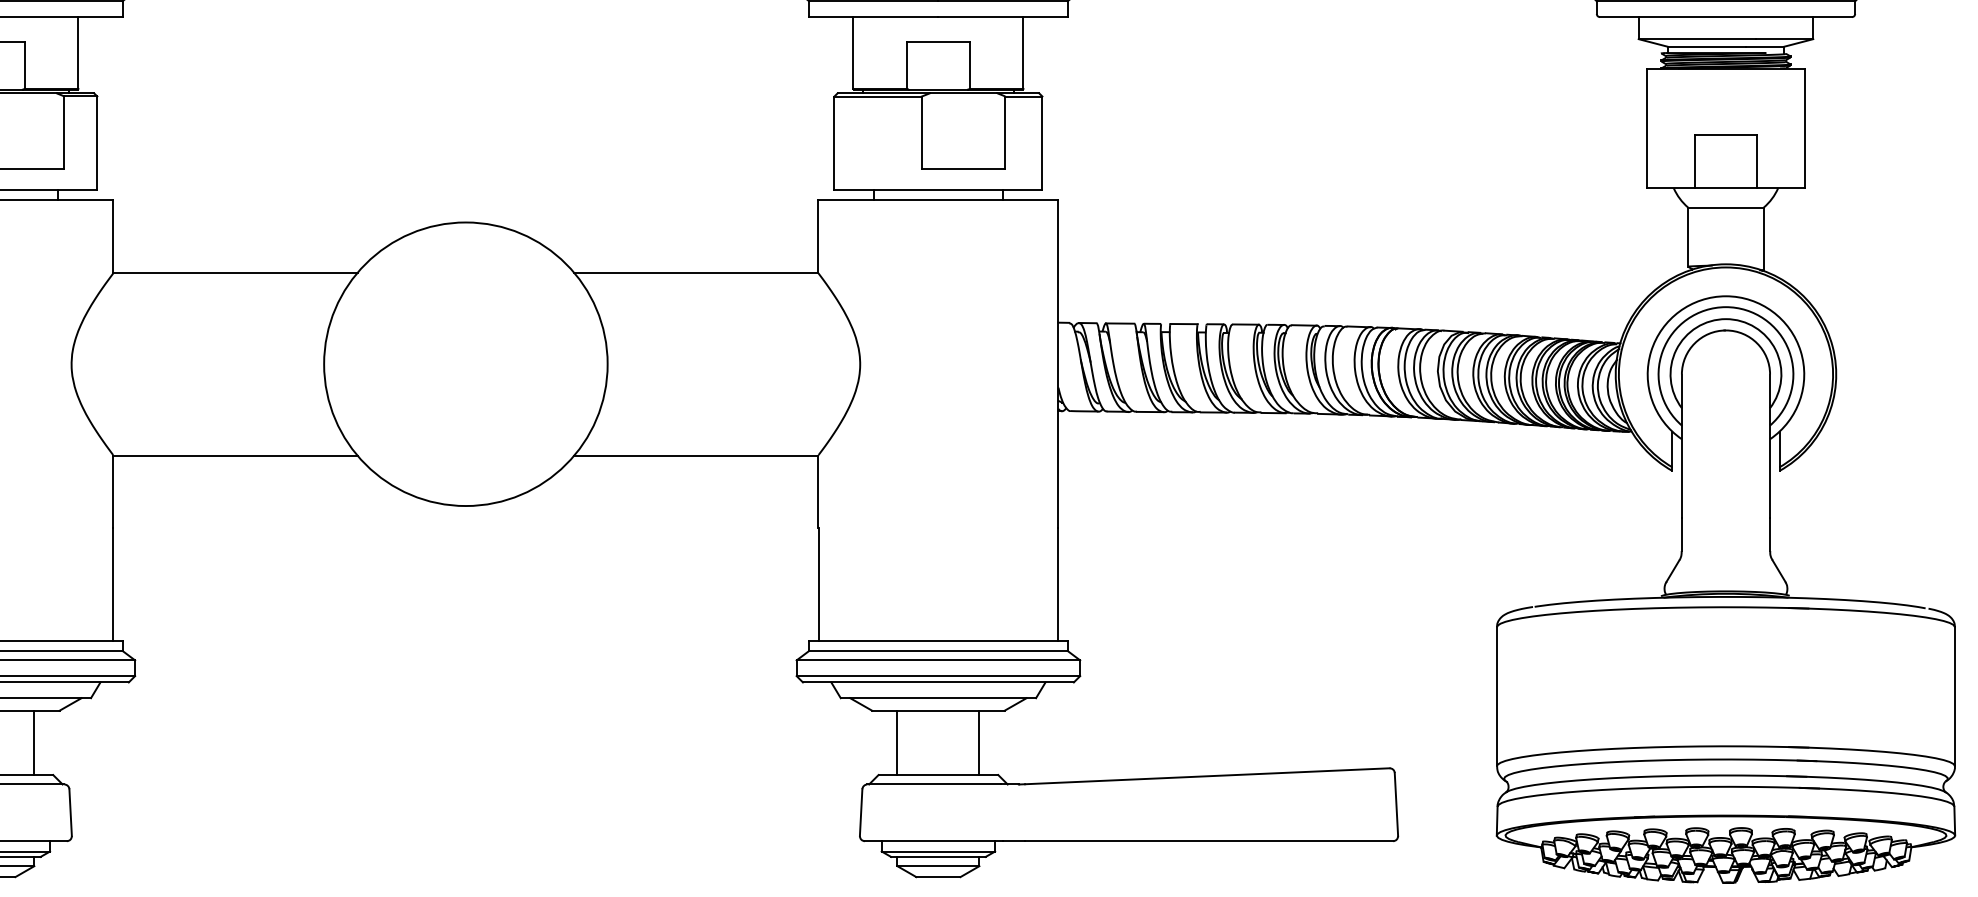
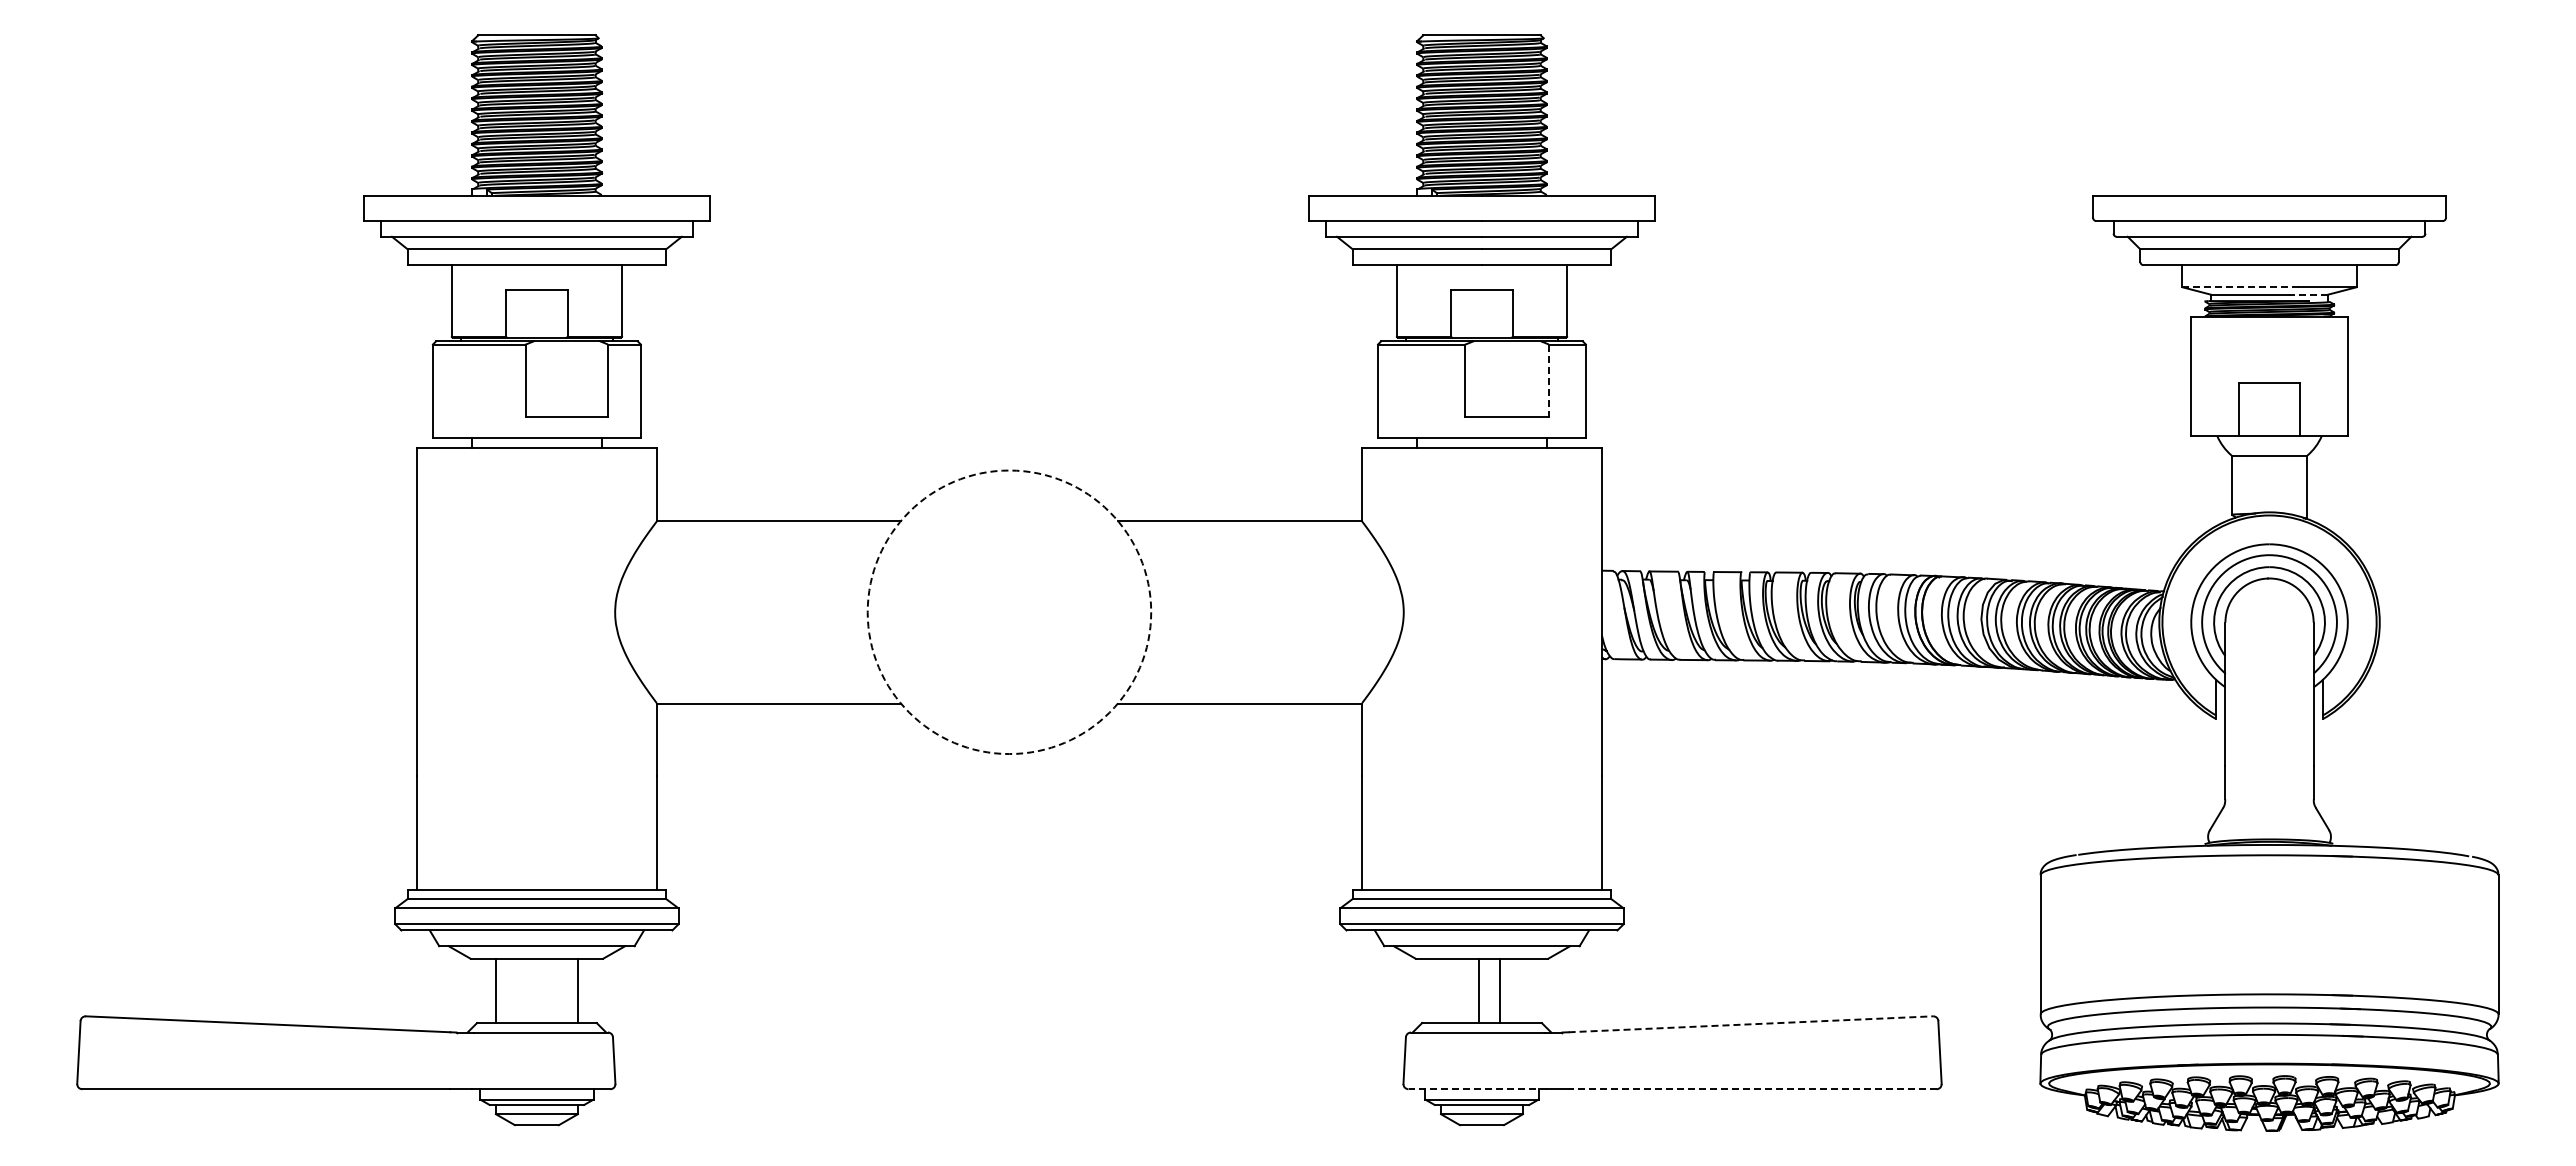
line: (1696, 39) -> (2240, 287), solid -> dashed
line: (1764, 46) -> (2308, 294), solid -> dashed
line: (1004, 133) -> (1548, 381), solid -> dashed
circle: (465, 364) -> (1009, 612), solid -> dashed
line: (897, 742) -> (1500, 990), moved
line: (978, 742) -> (1478, 990), moved
line: (1207, 776) -> (1751, 1024), solid -> dashed
line: (933, 841) -> (1477, 1089), solid -> dashed
line: (1208, 841) -> (1752, 1089), solid -> dashed

